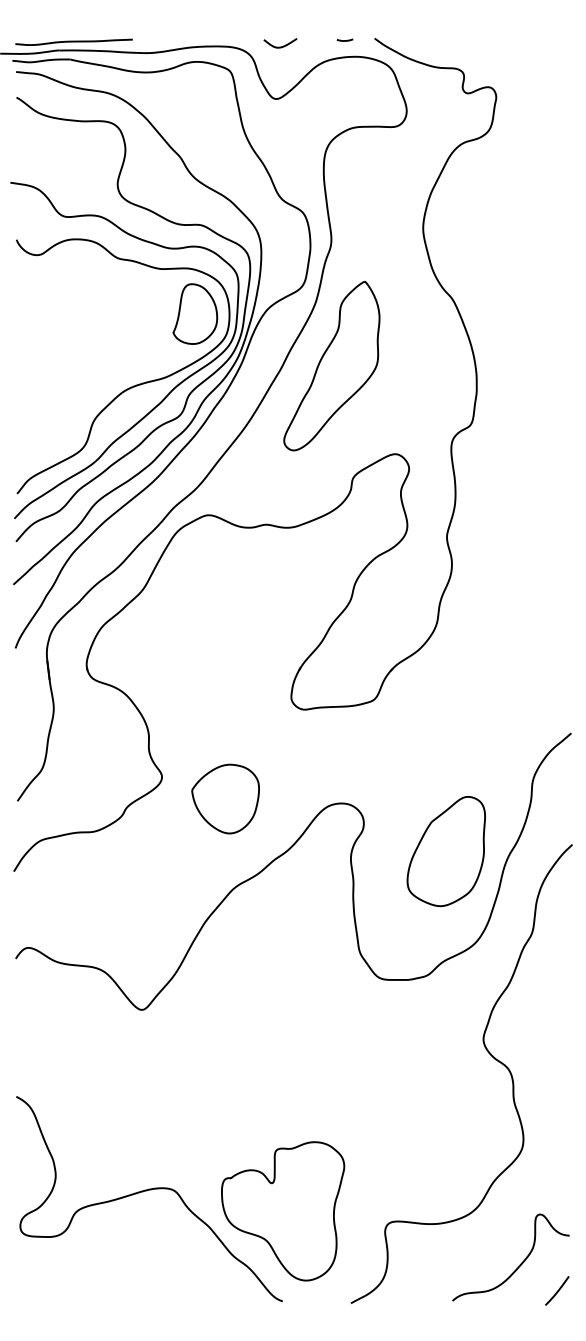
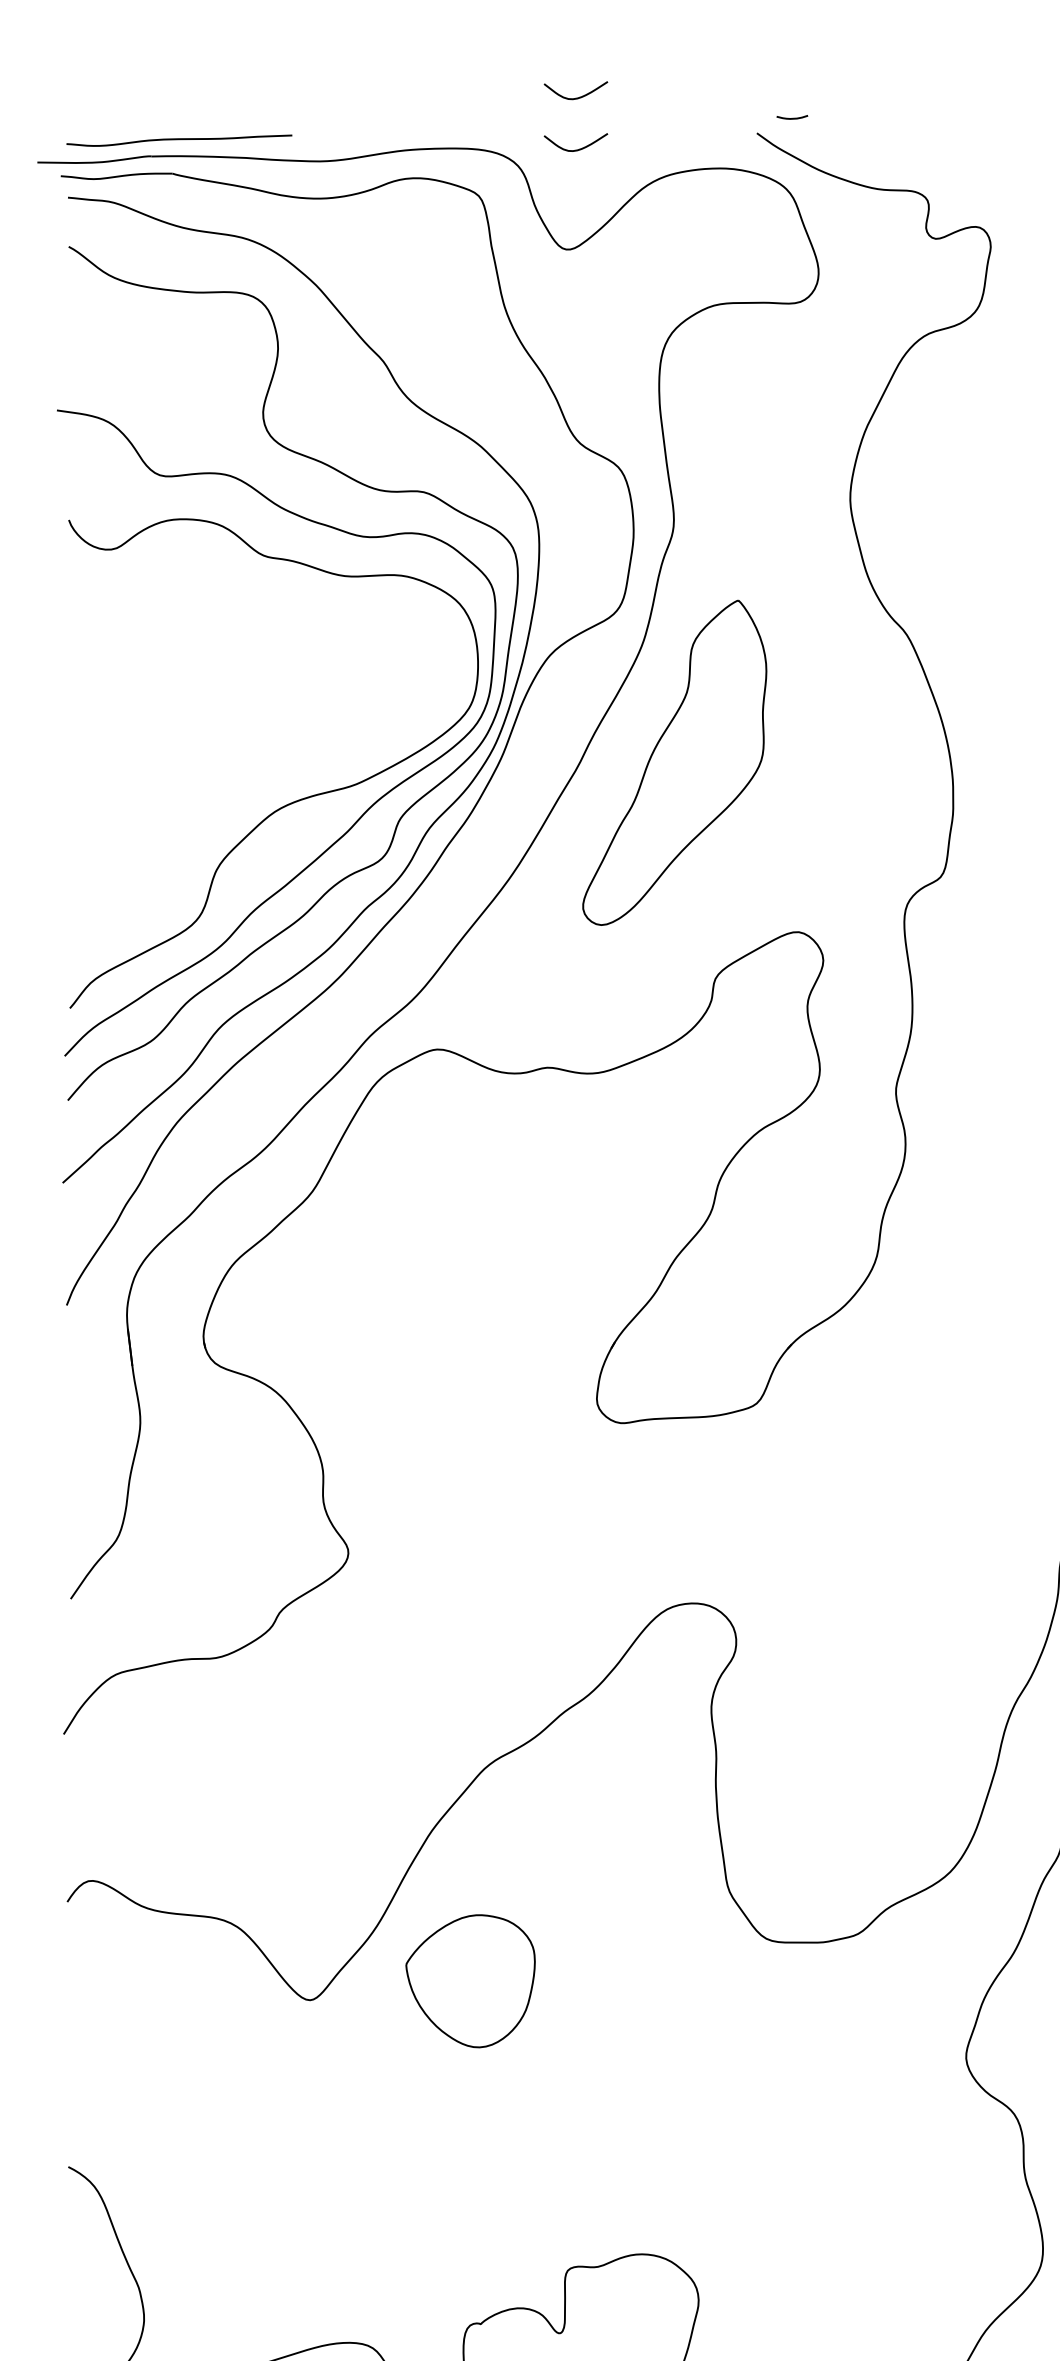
curve: (280, 19) -> (576, 96), added
line: (344, 40) -> (791, 117), moved
part: (195, 313) -> (412, 661), removed
part: (225, 798) -> (470, 1980), moved
part: (445, 851) -> (893, 1695), removed

